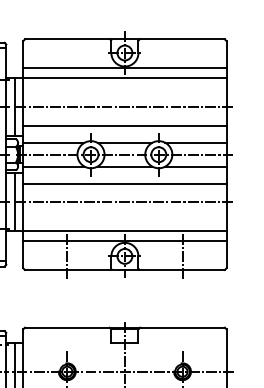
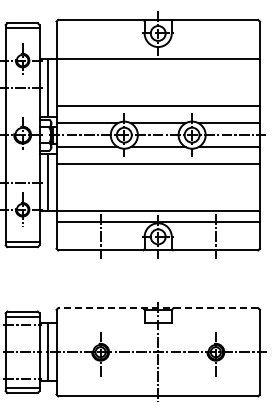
line: (124, 68) -> (157, 48), removed
line: (124, 107) -> (157, 87), removed
line: (124, 202) -> (157, 182), removed
line: (125, 328) -> (158, 308), solid -> dashed

